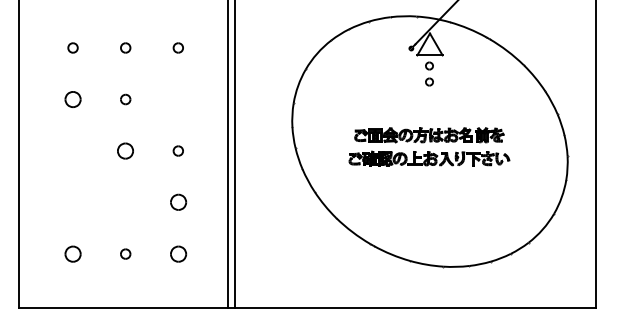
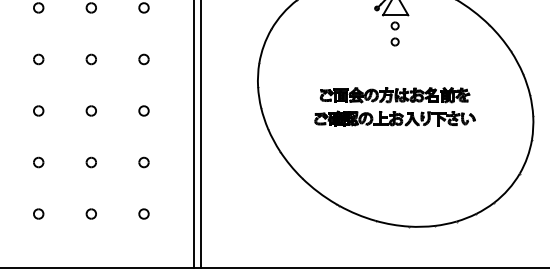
part: (72, 99) -> (38, 59), size x0.62
part: (177, 99) -> (143, 59), added
part: (72, 150) -> (38, 110), added
part: (125, 150) -> (91, 110), size x0.62
part: (72, 202) -> (38, 162), added
part: (125, 202) -> (91, 162), added
part: (177, 202) -> (143, 162), size x0.62
part: (72, 253) -> (38, 213), size x0.62
part: (177, 253) -> (143, 213), size x0.62

